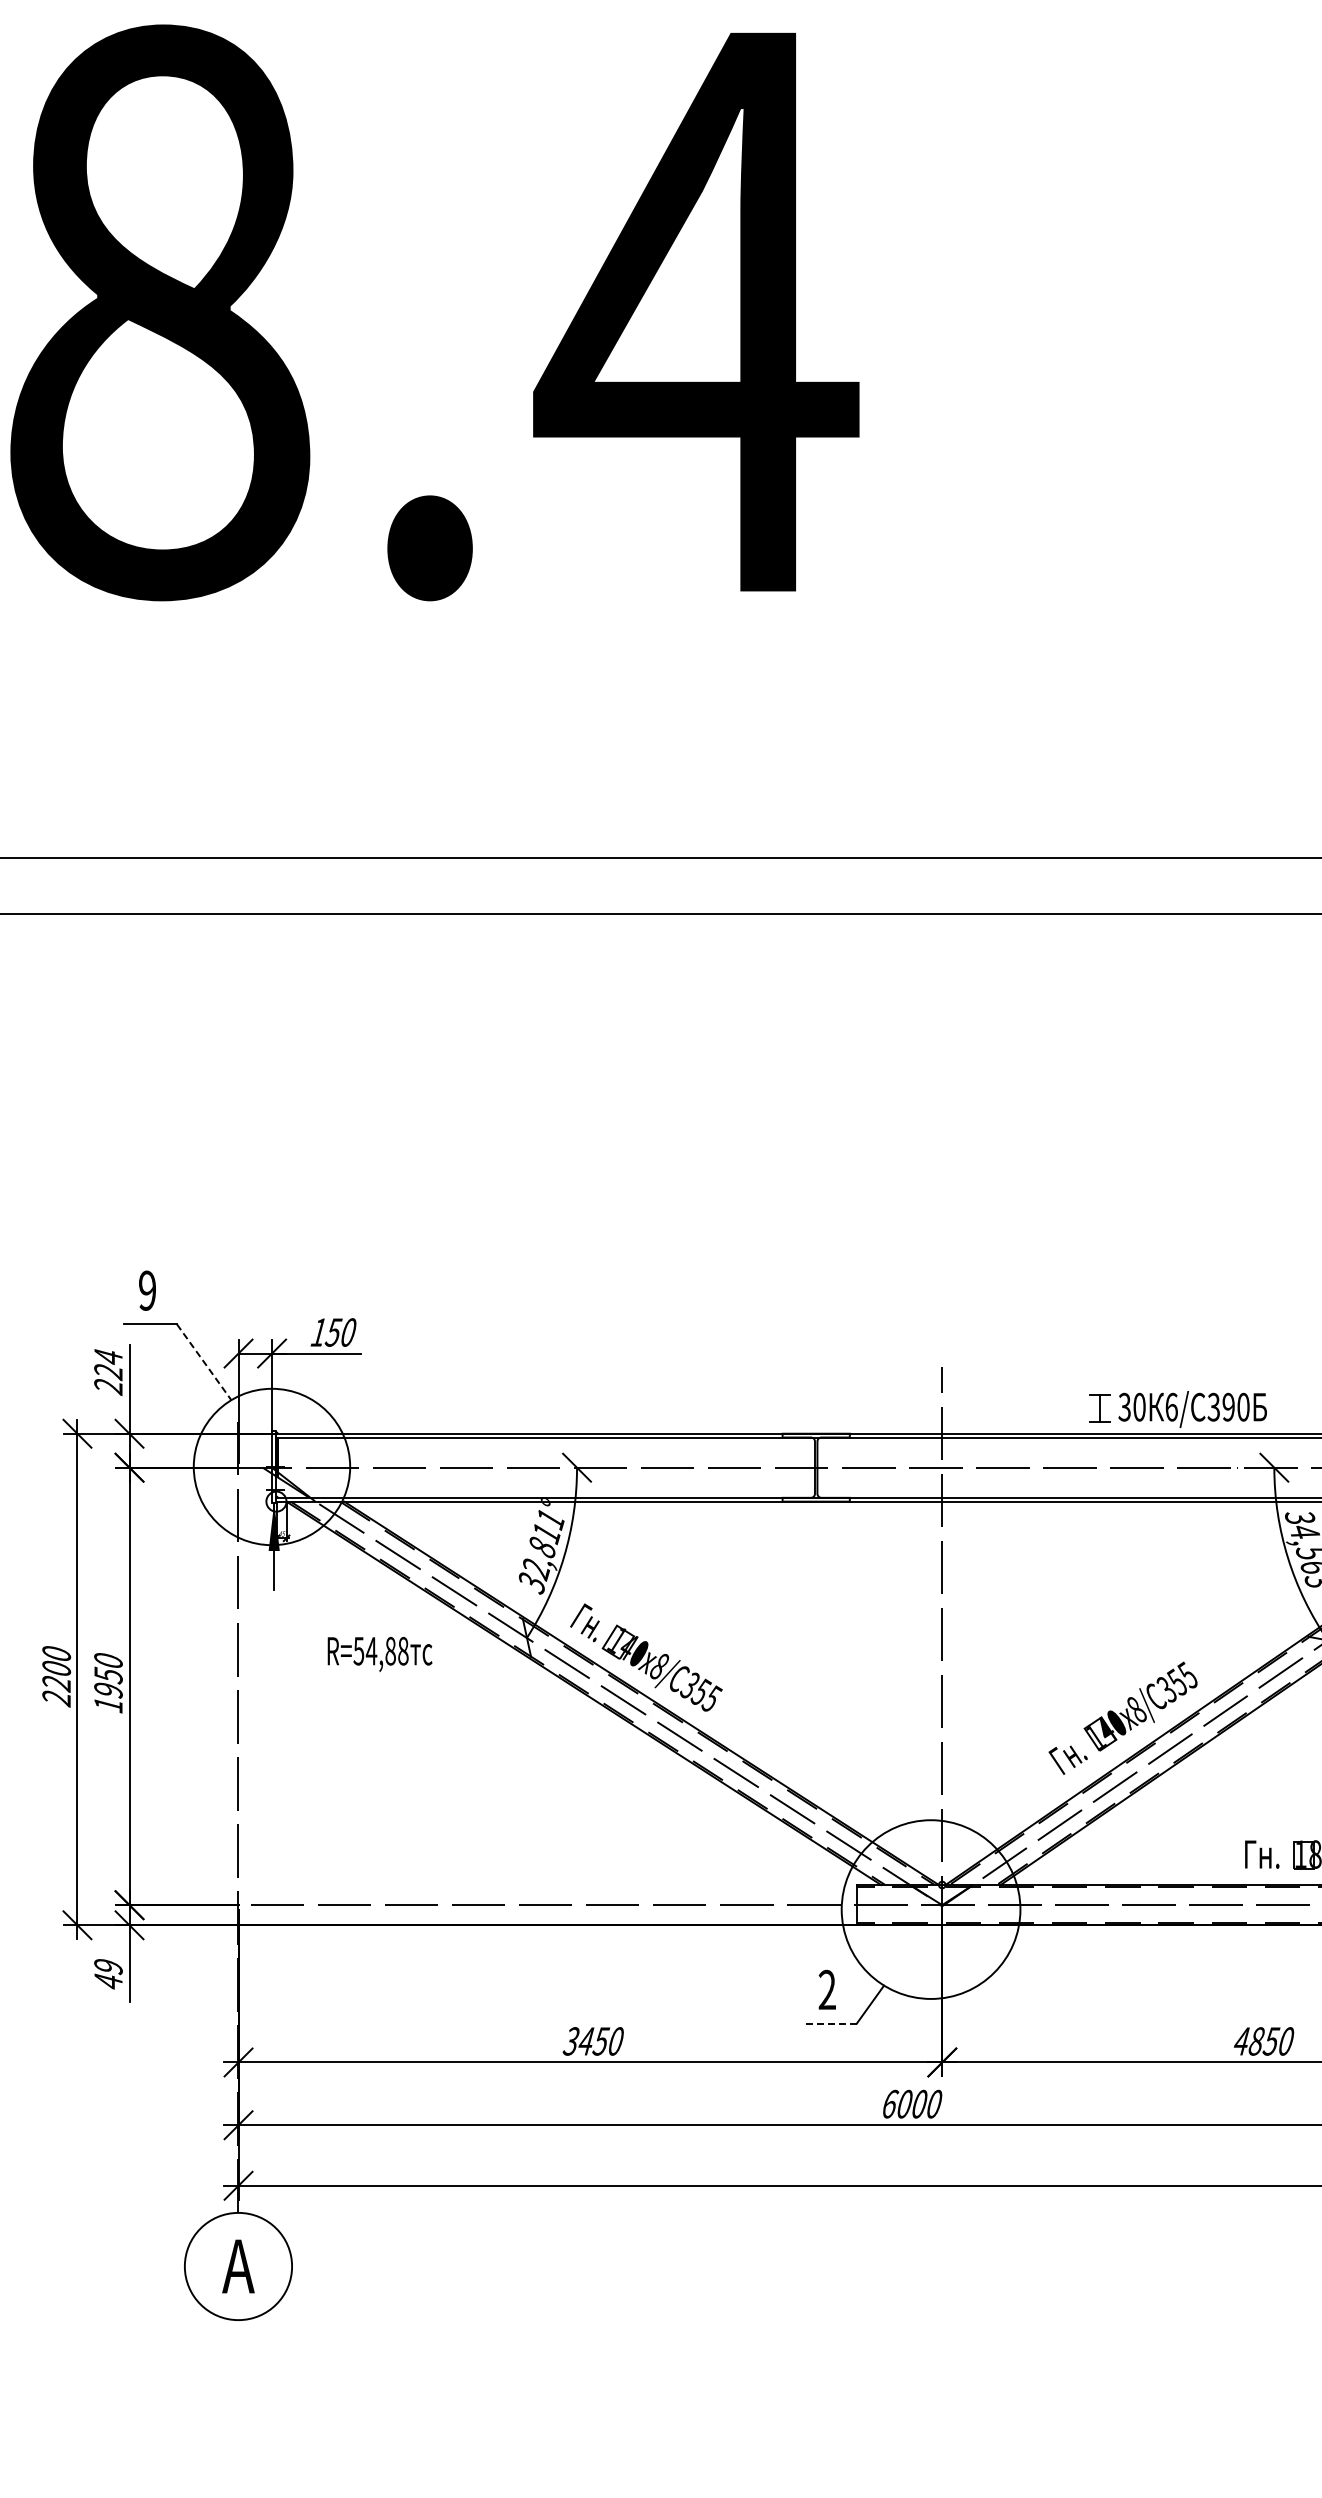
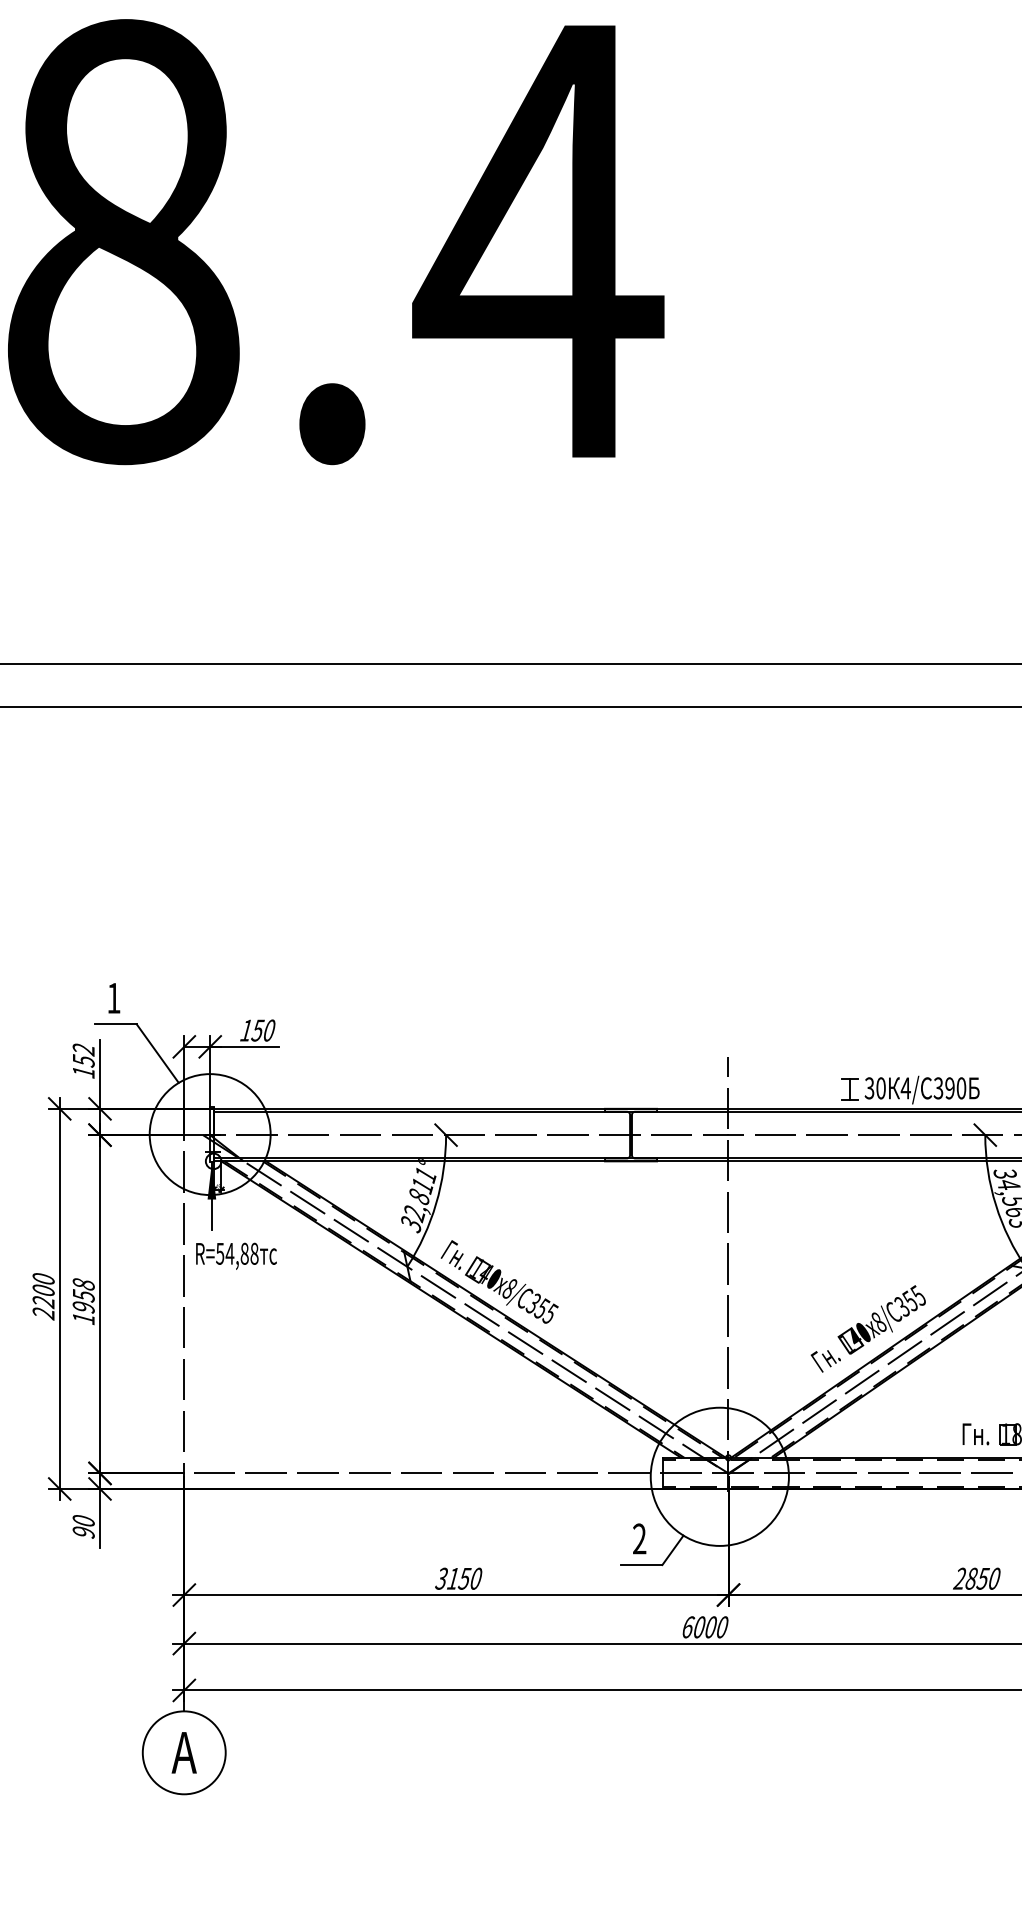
text: (147, 1290) -> (113, 998), 9 -> 1
line: (204, 1362) -> (157, 1053), dashed -> solid
text: (108, 1372) -> (83, 1061), 224 -> 152
text: (1171, 1406) -> (905, 1087), 6/ -> 4/
text: (379, 1654) -> (236, 1256), moved
text: (108, 1660) -> (83, 1284), 1950 -> 1958
text: (108, 1973) -> (83, 1526), 49 -> 90
line: (830, 2023) -> (642, 1564), dashed -> solid
text: (586, 2041) -> (453, 1578), 3450 -> 3150
text: (1240, 2041) -> (959, 1578), 4850 -> 2850

